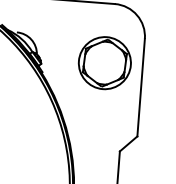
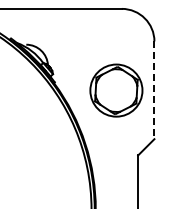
part: (104, 63) -> (116, 90), moved
line: (141, 87) -> (154, 90), solid -> dashed

